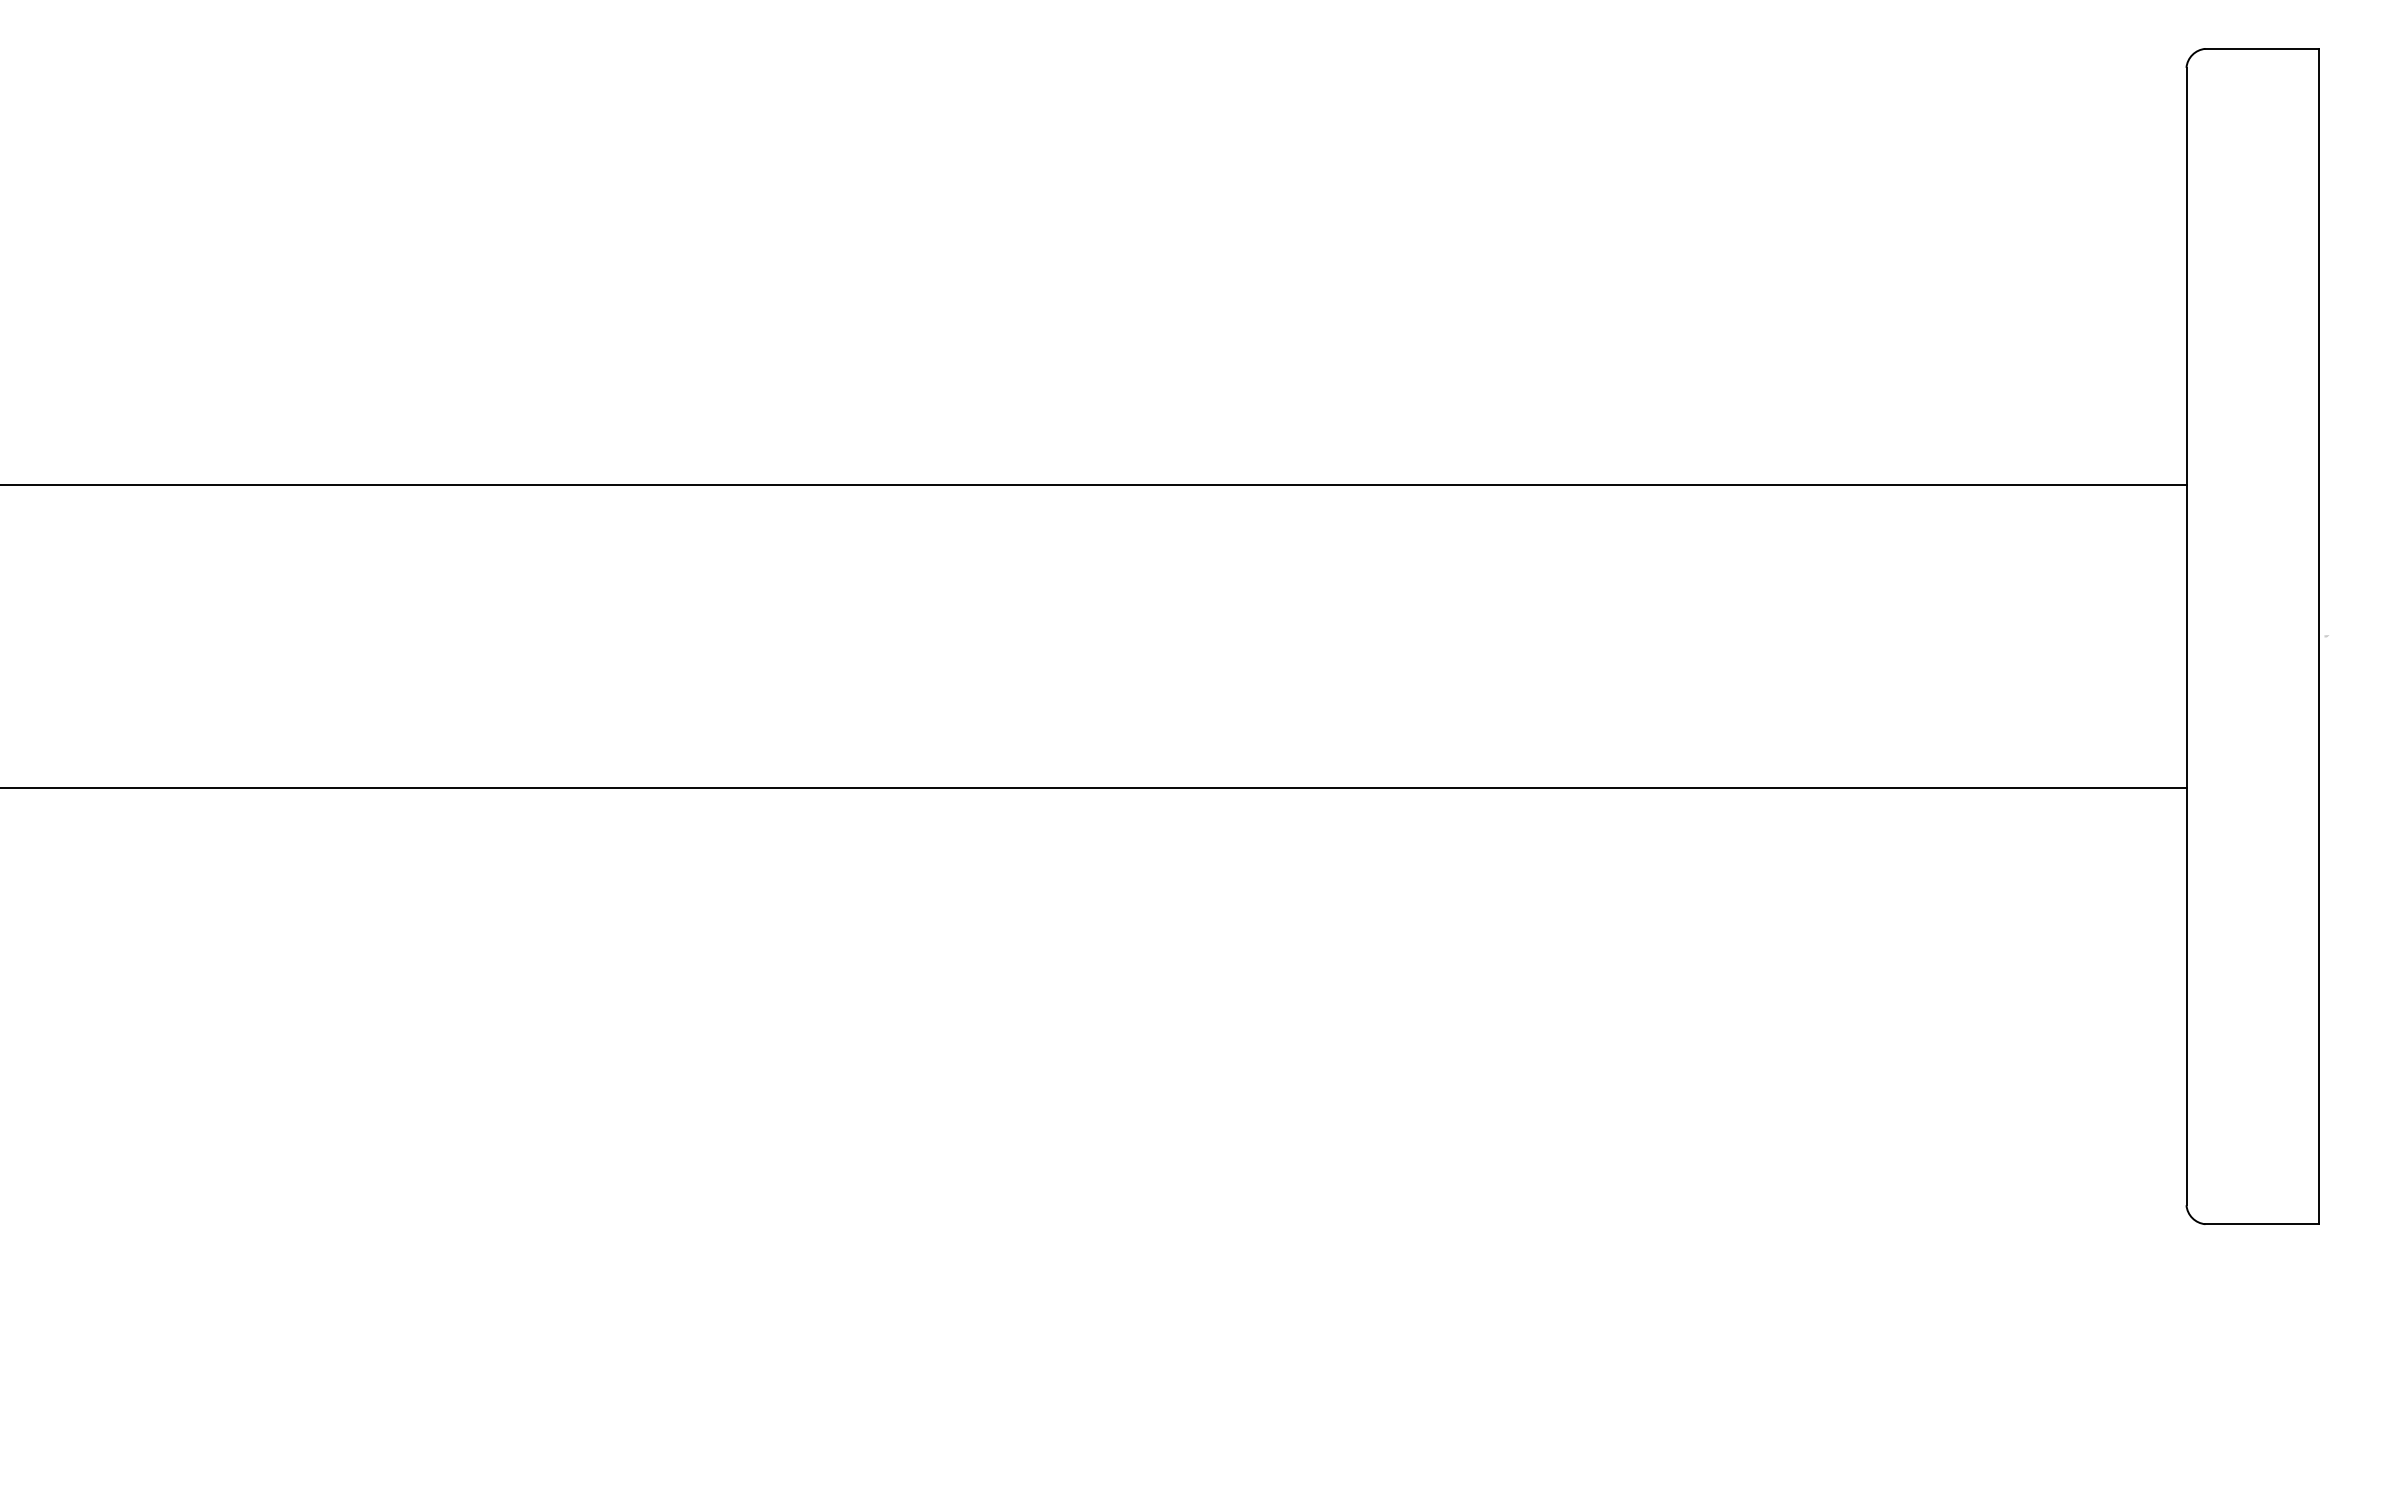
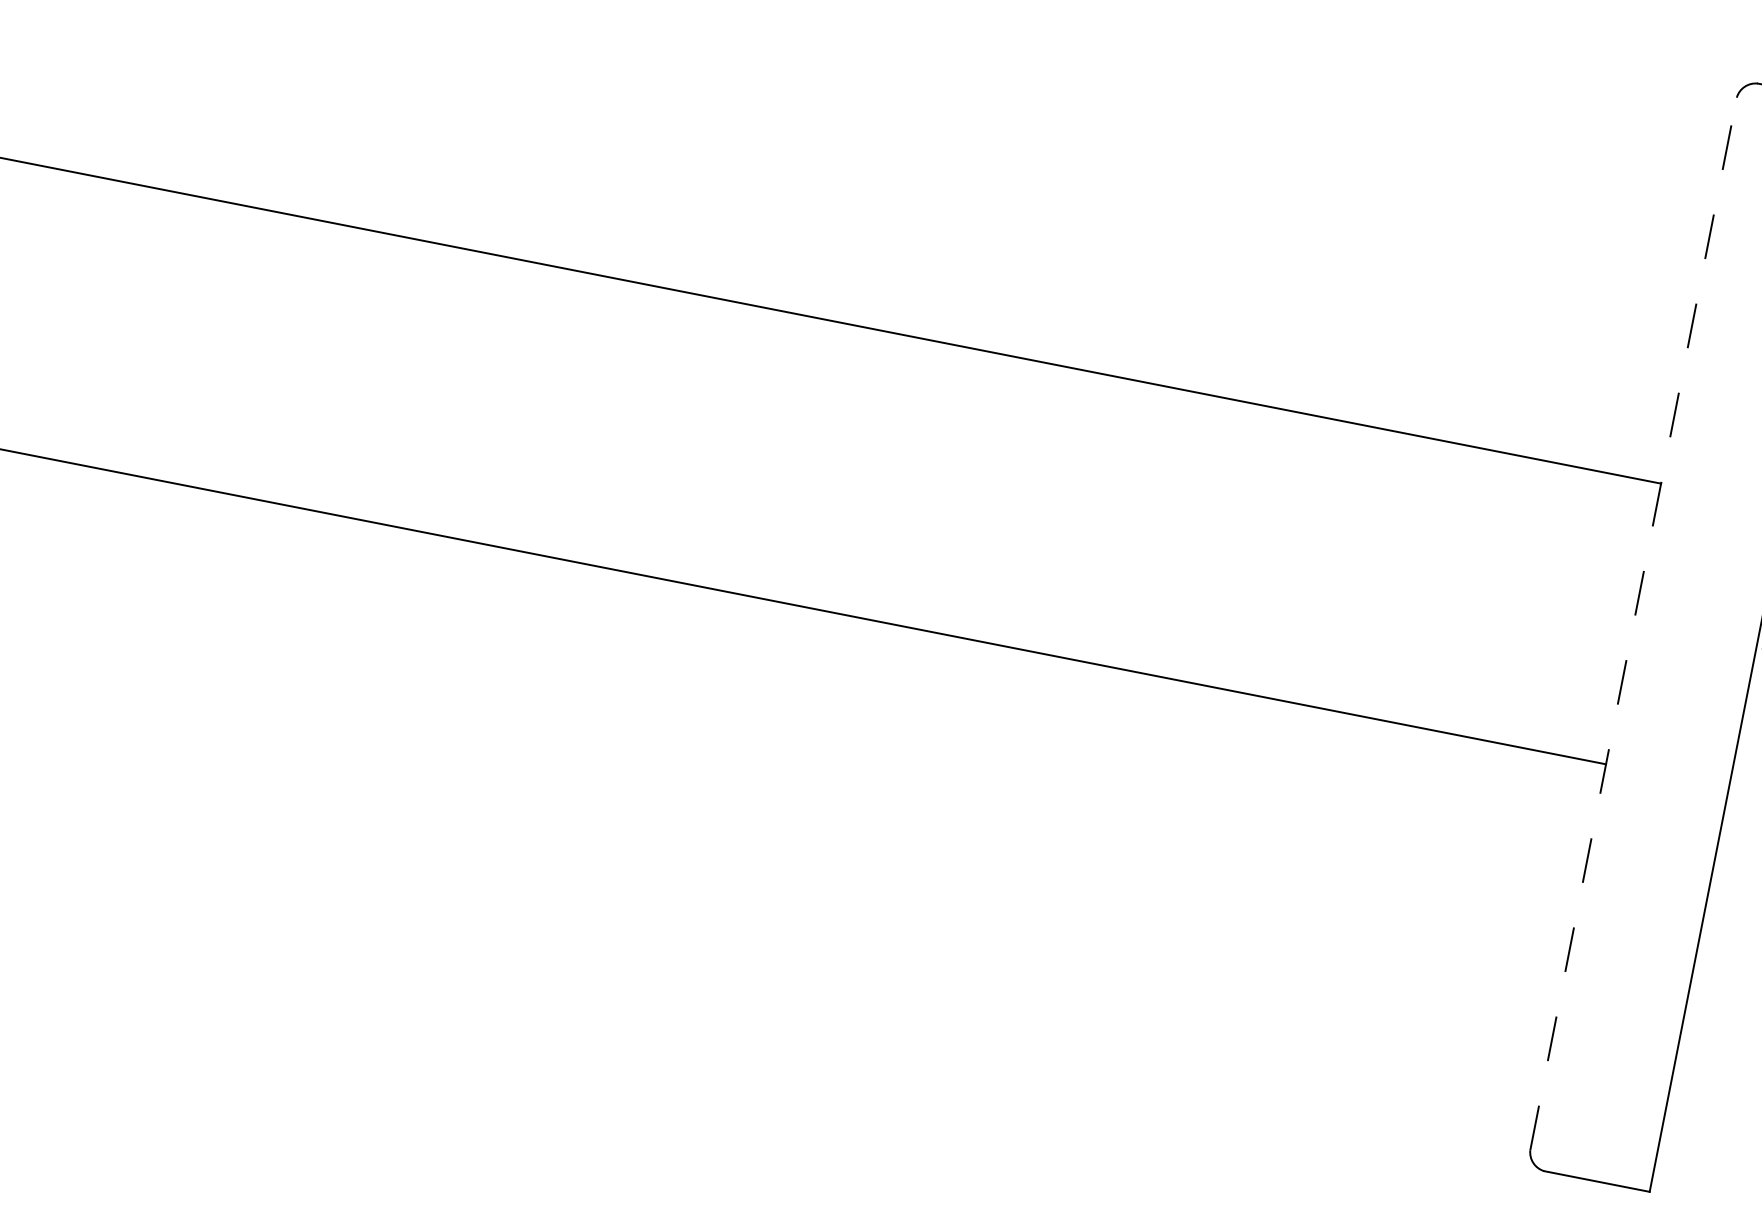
line: (2186, 636) -> (1633, 623), solid -> dashed

